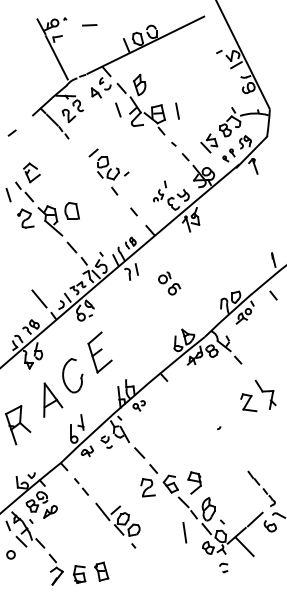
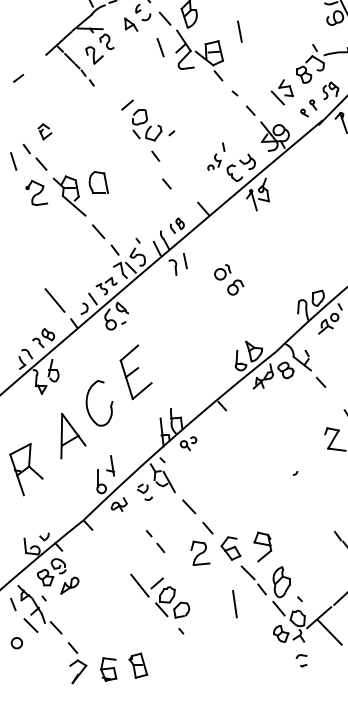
line: (177, 110) -> (239, 30), moved
part: (31, 172) -> (44, 131), size x0.6
line: (133, 211) -> (166, 183), moved
part: (81, 486) -> (155, 540), moved
line: (184, 532) -> (234, 603), moved

